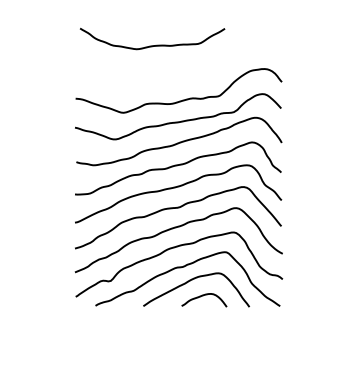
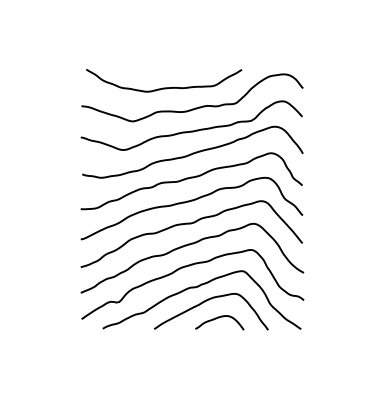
curve: (152, 45) -> (164, 87), moved

